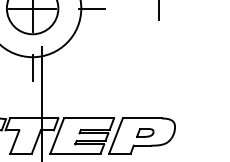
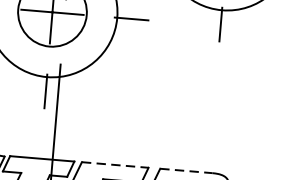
line: (89, 118) -> (115, 165), solid -> dashed
line: (142, 118) -> (186, 170), solid -> dashed

